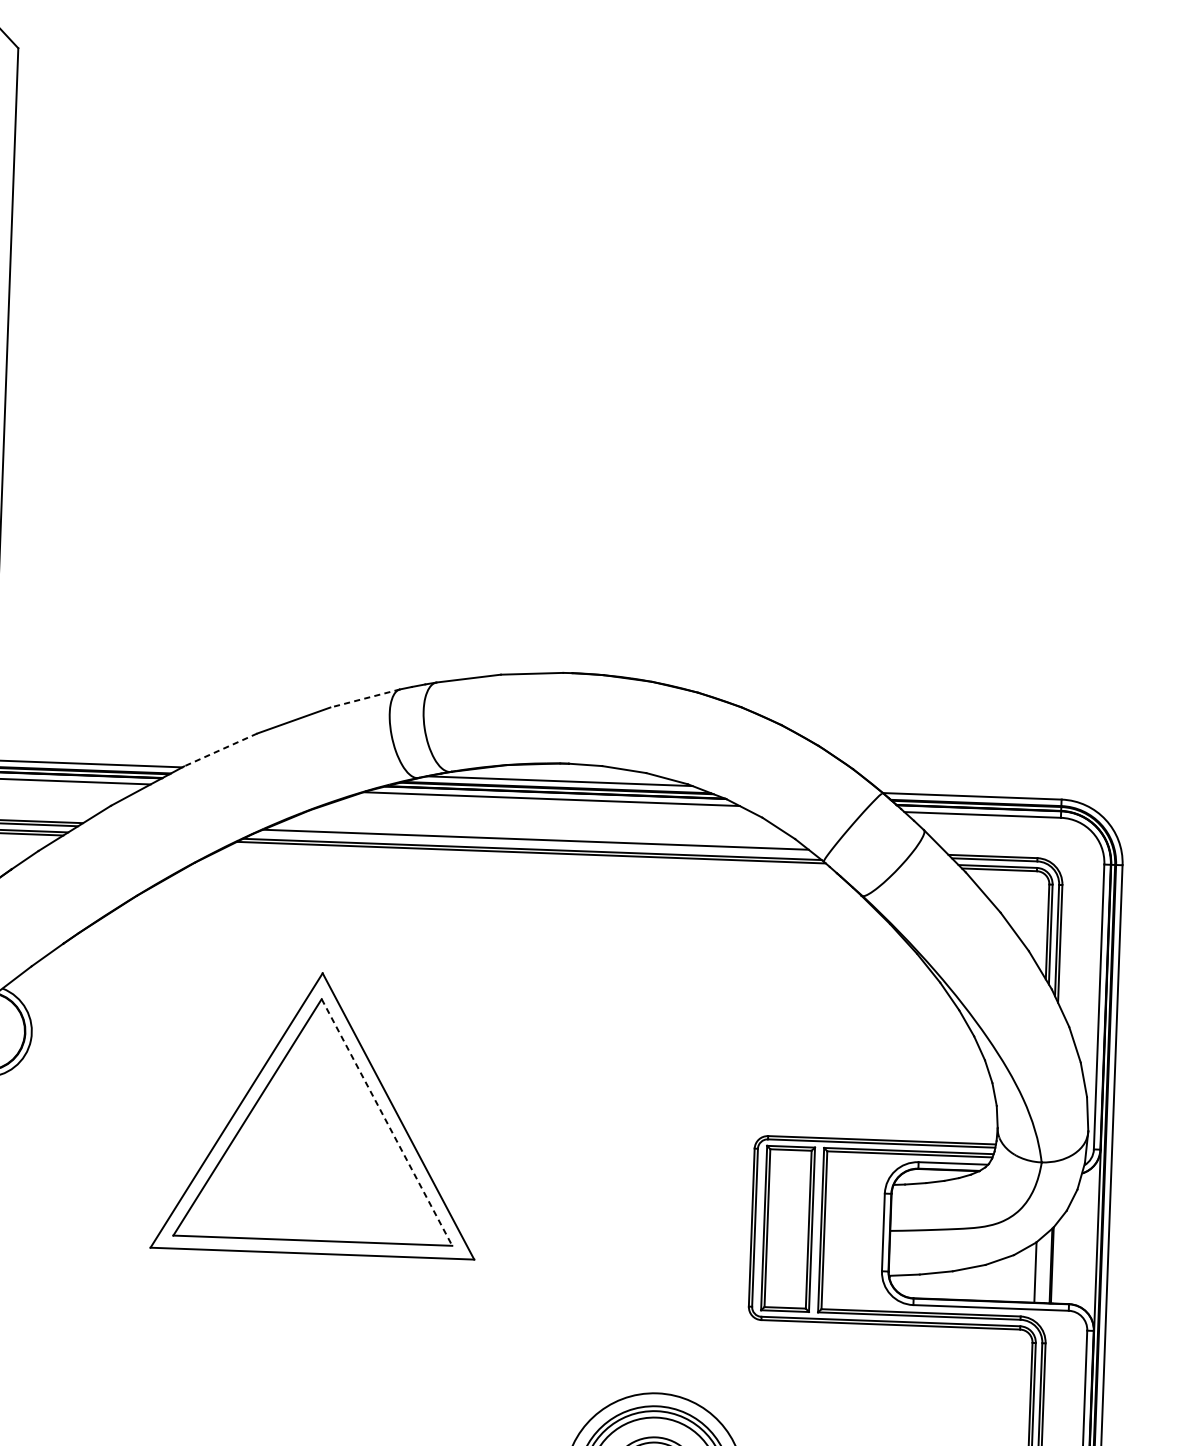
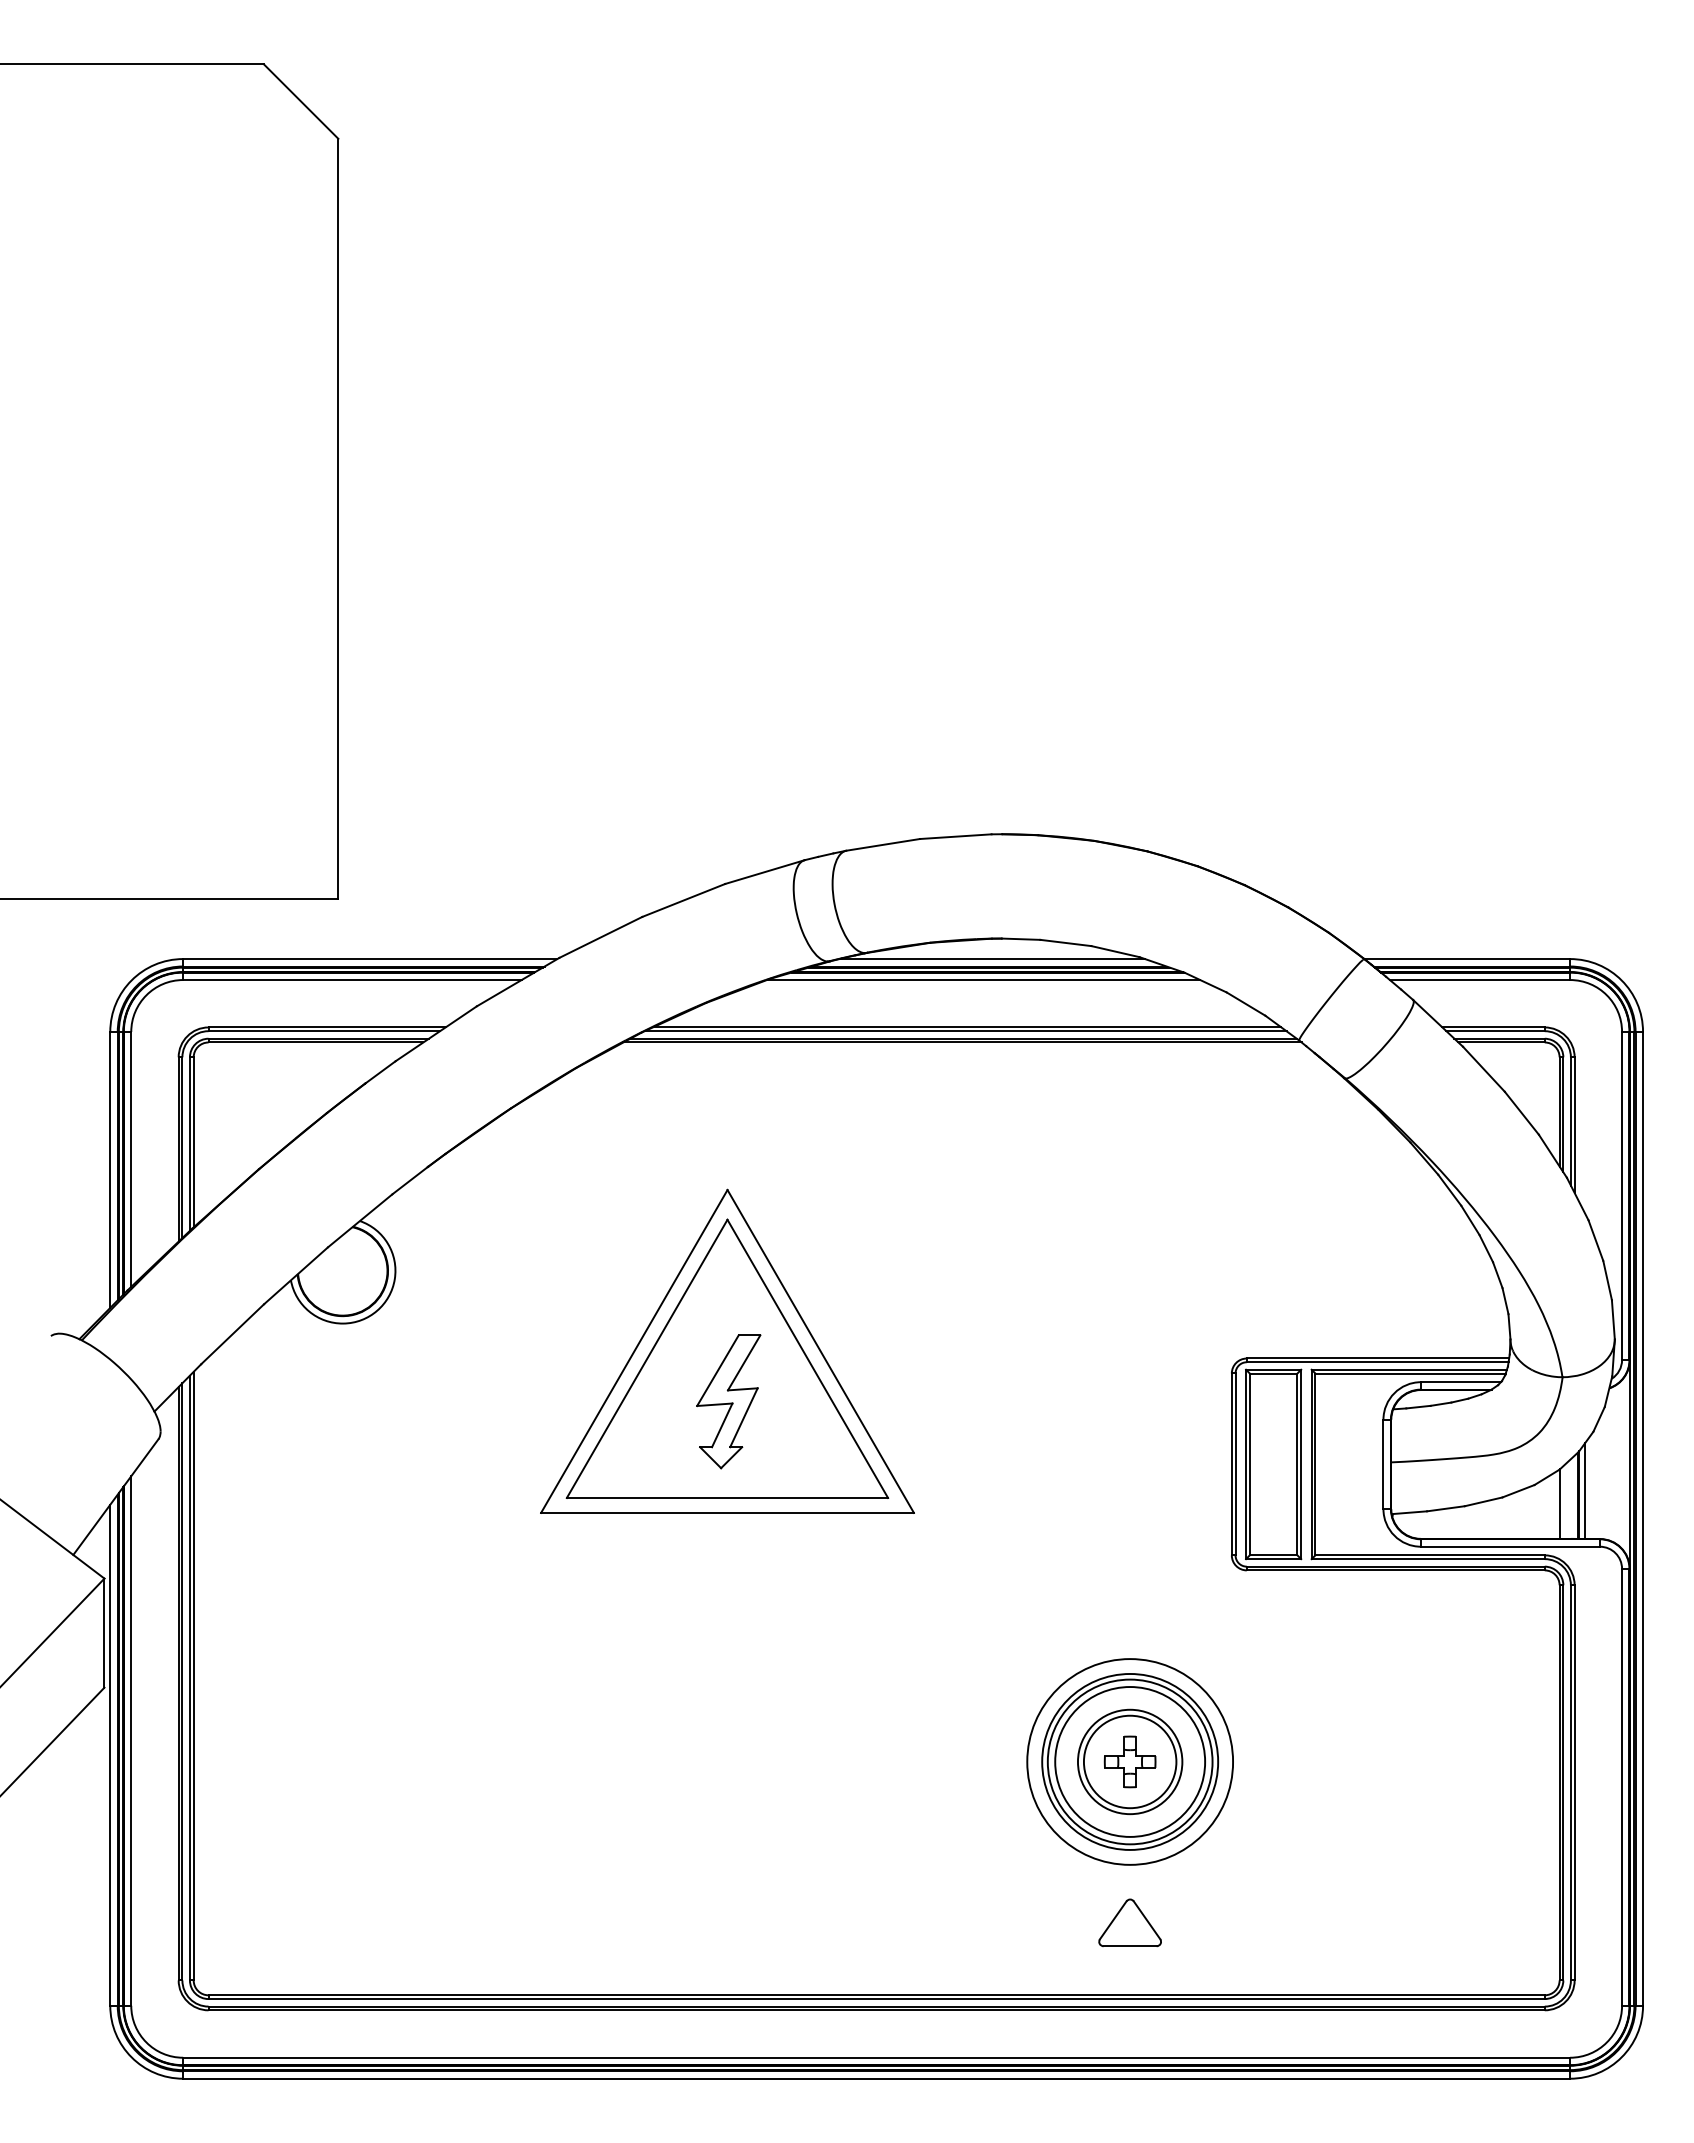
line: (365, 698) -> (765, 872), dashed -> solid
line: (220, 750) -> (600, 937), dashed -> solid
line: (534, 843) -> (965, 1031), added
line: (386, 1122) -> (807, 1358), dashed -> solid
part: (316, 1156) -> (728, 1401), added
line: (1058, 1261) -> (1585, 1490), added

